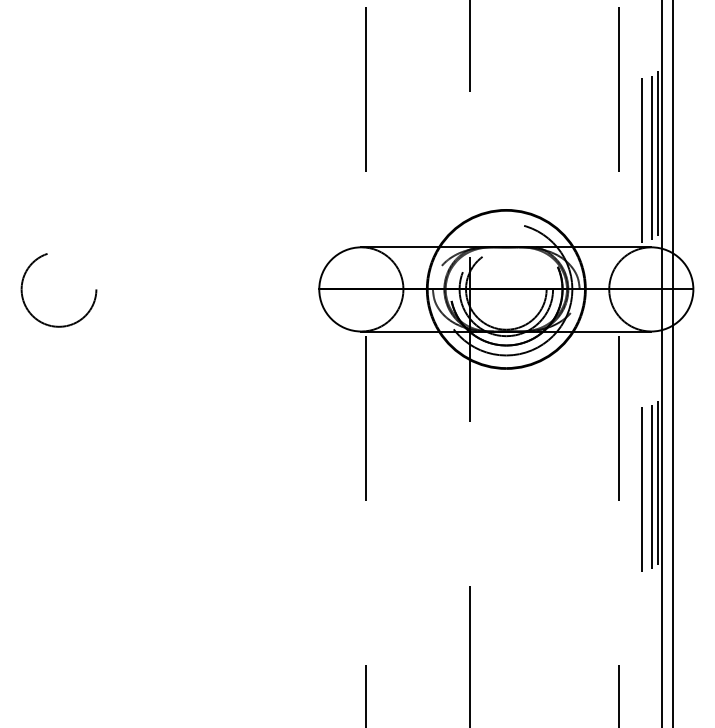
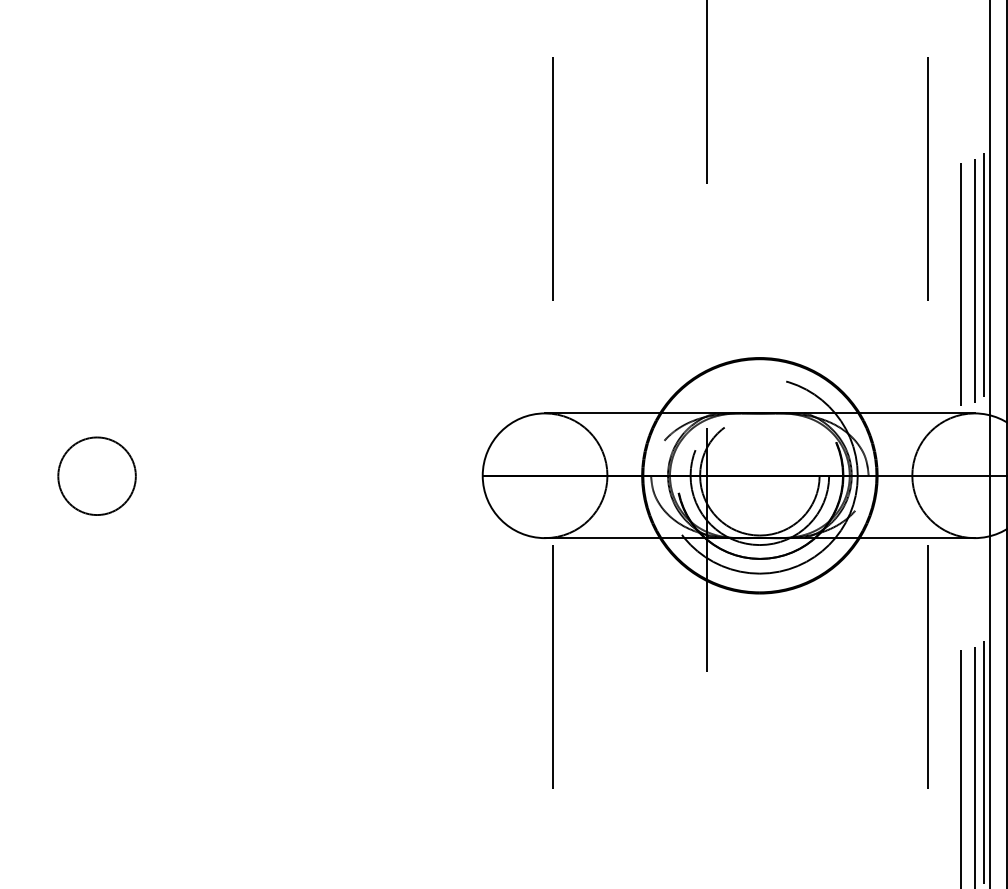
circle: (58, 290) -> (96, 477), size x0.7

